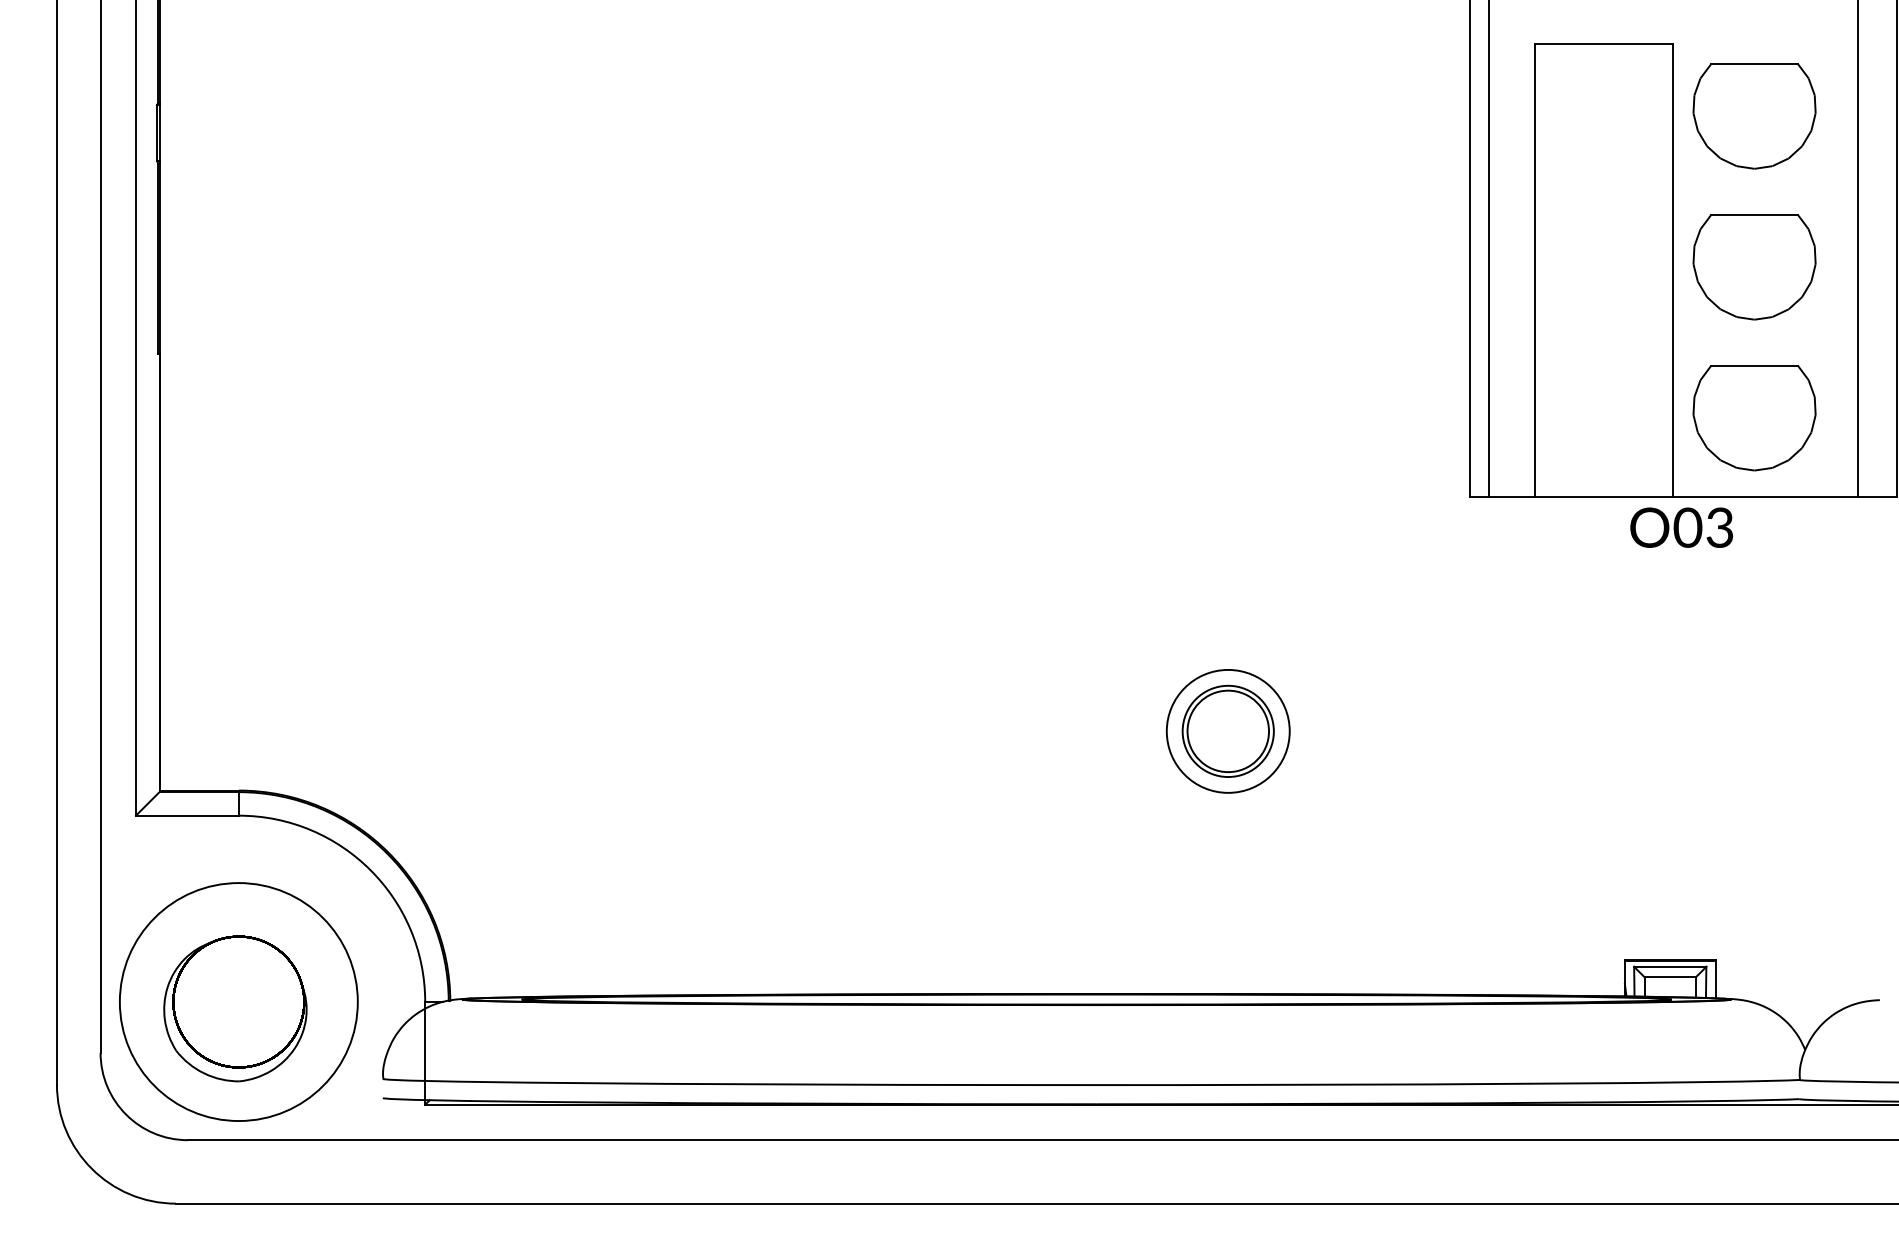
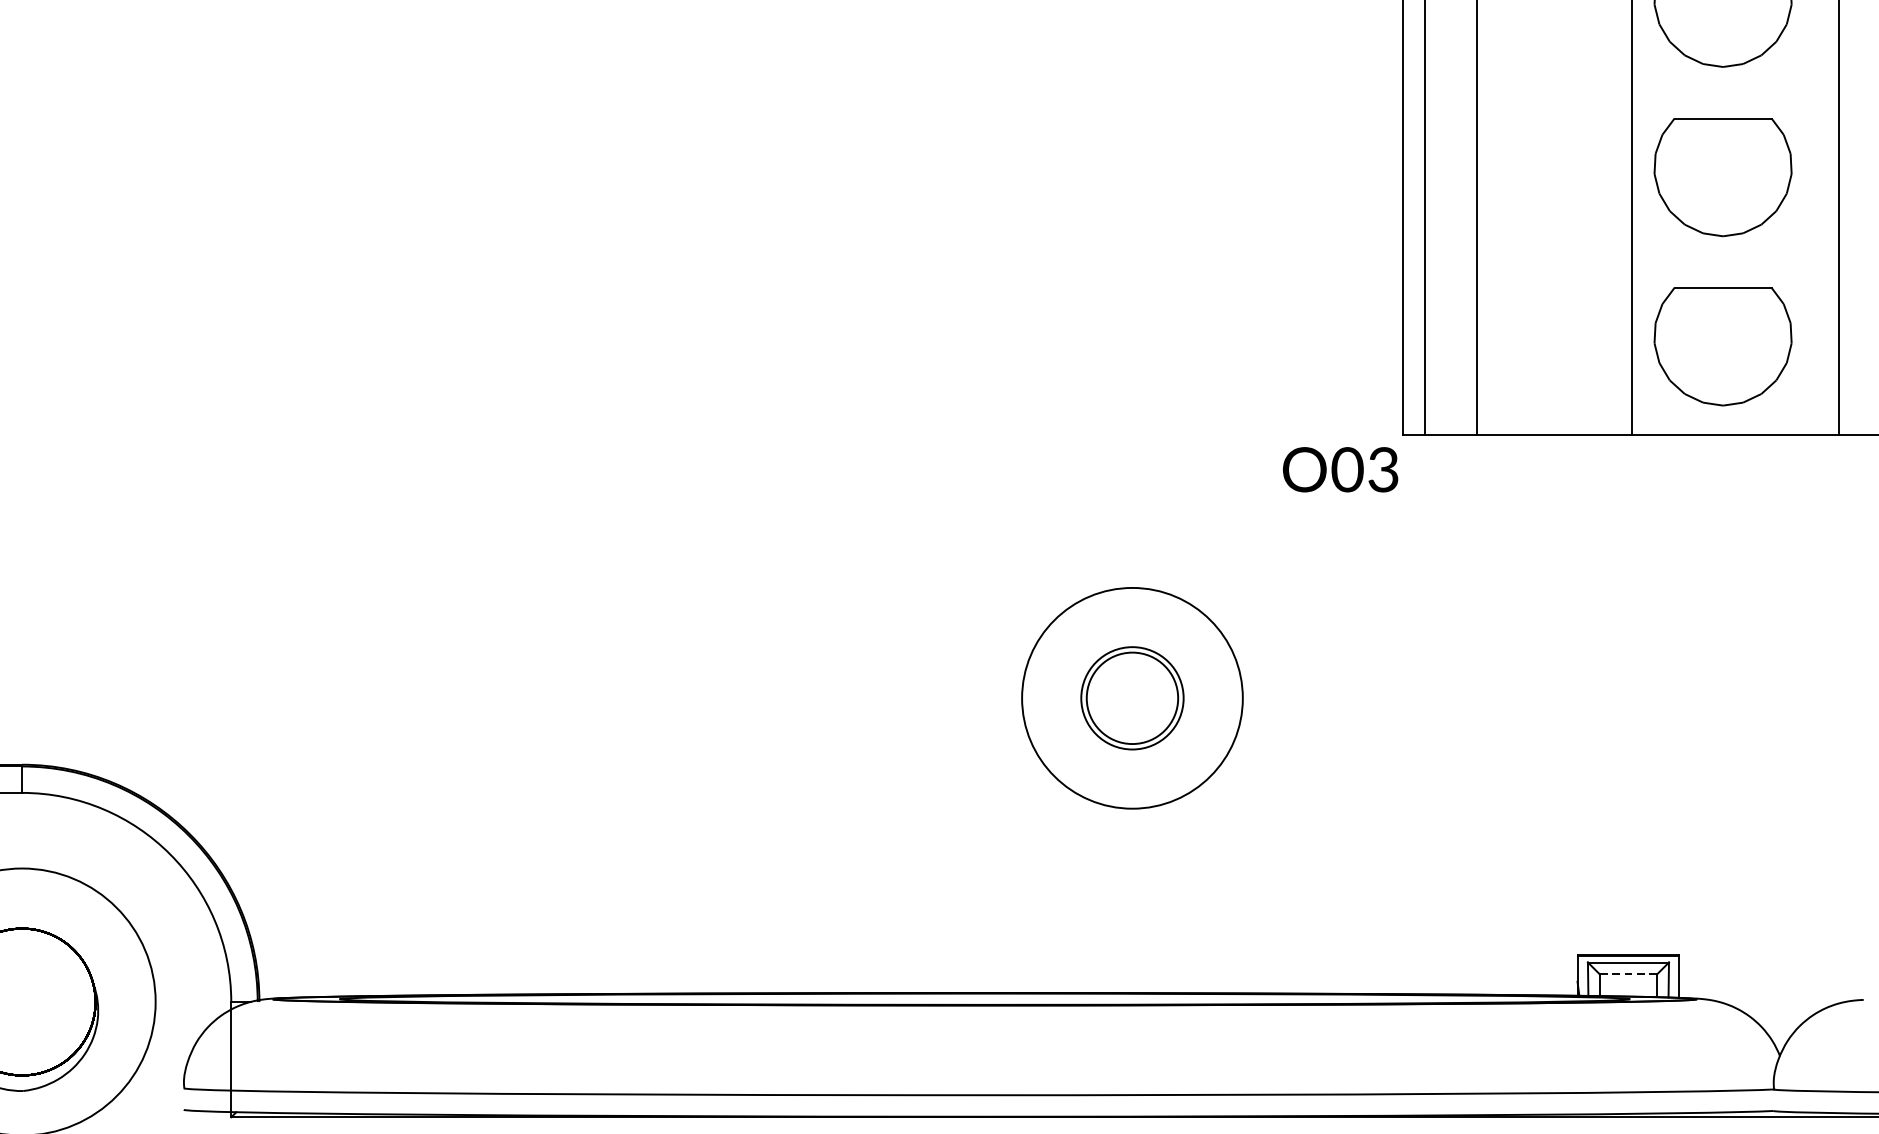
text: (1681, 527) -> (1340, 469), moved
circle: (1227, 730) -> (1131, 697), size x1.6
line: (1670, 977) -> (1628, 974), solid -> dashed

